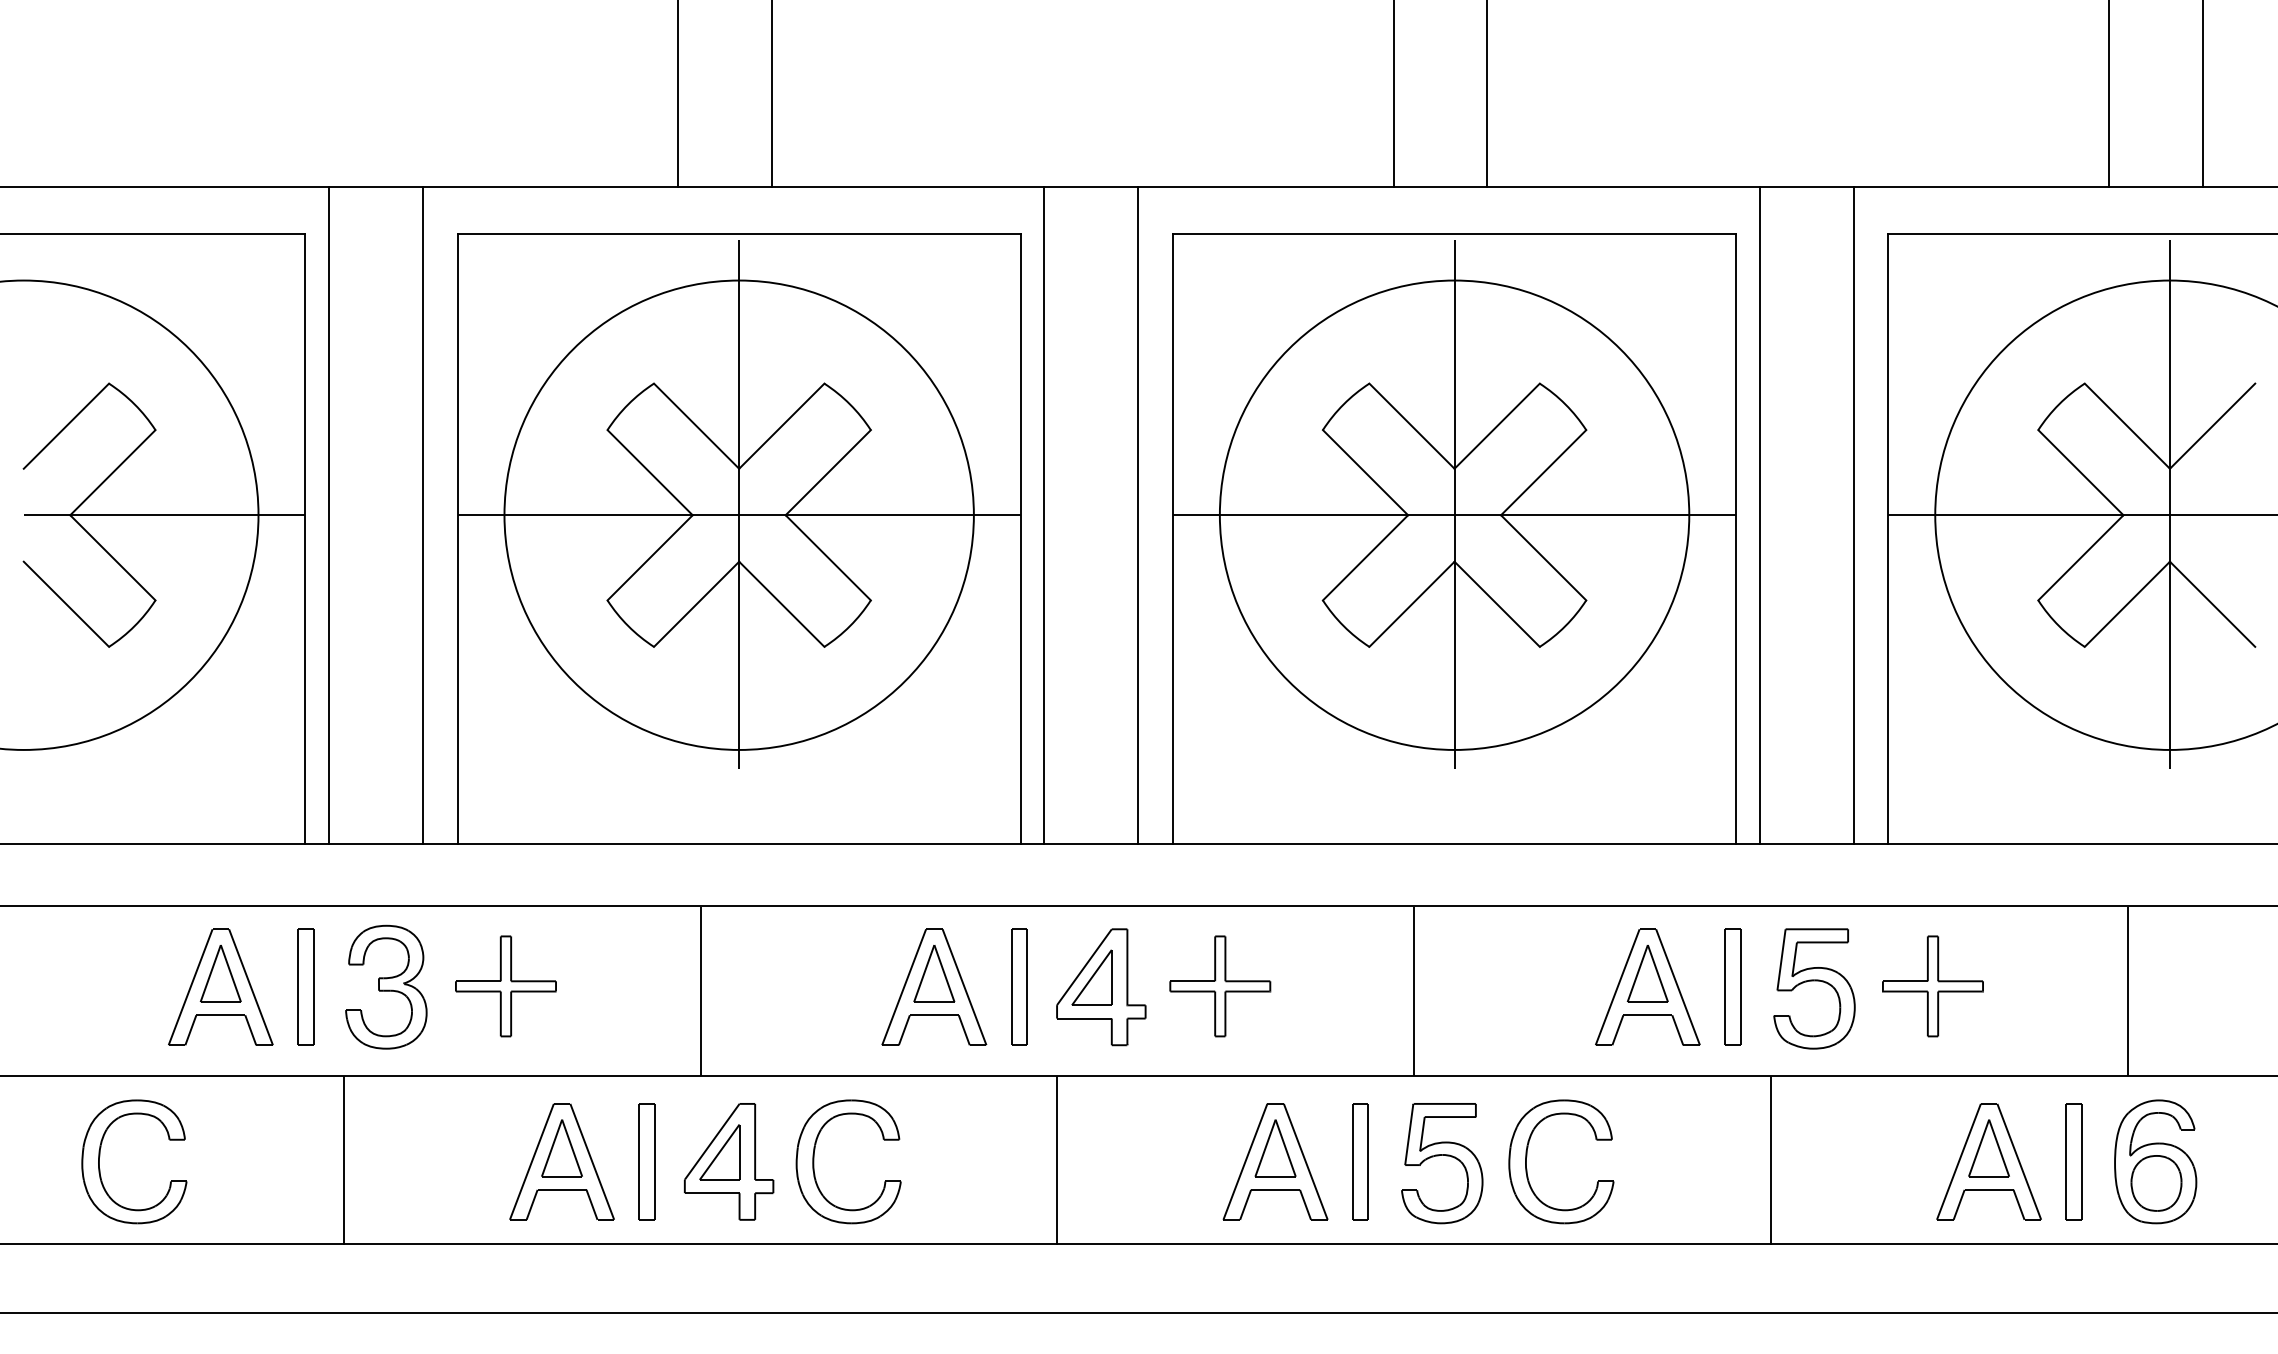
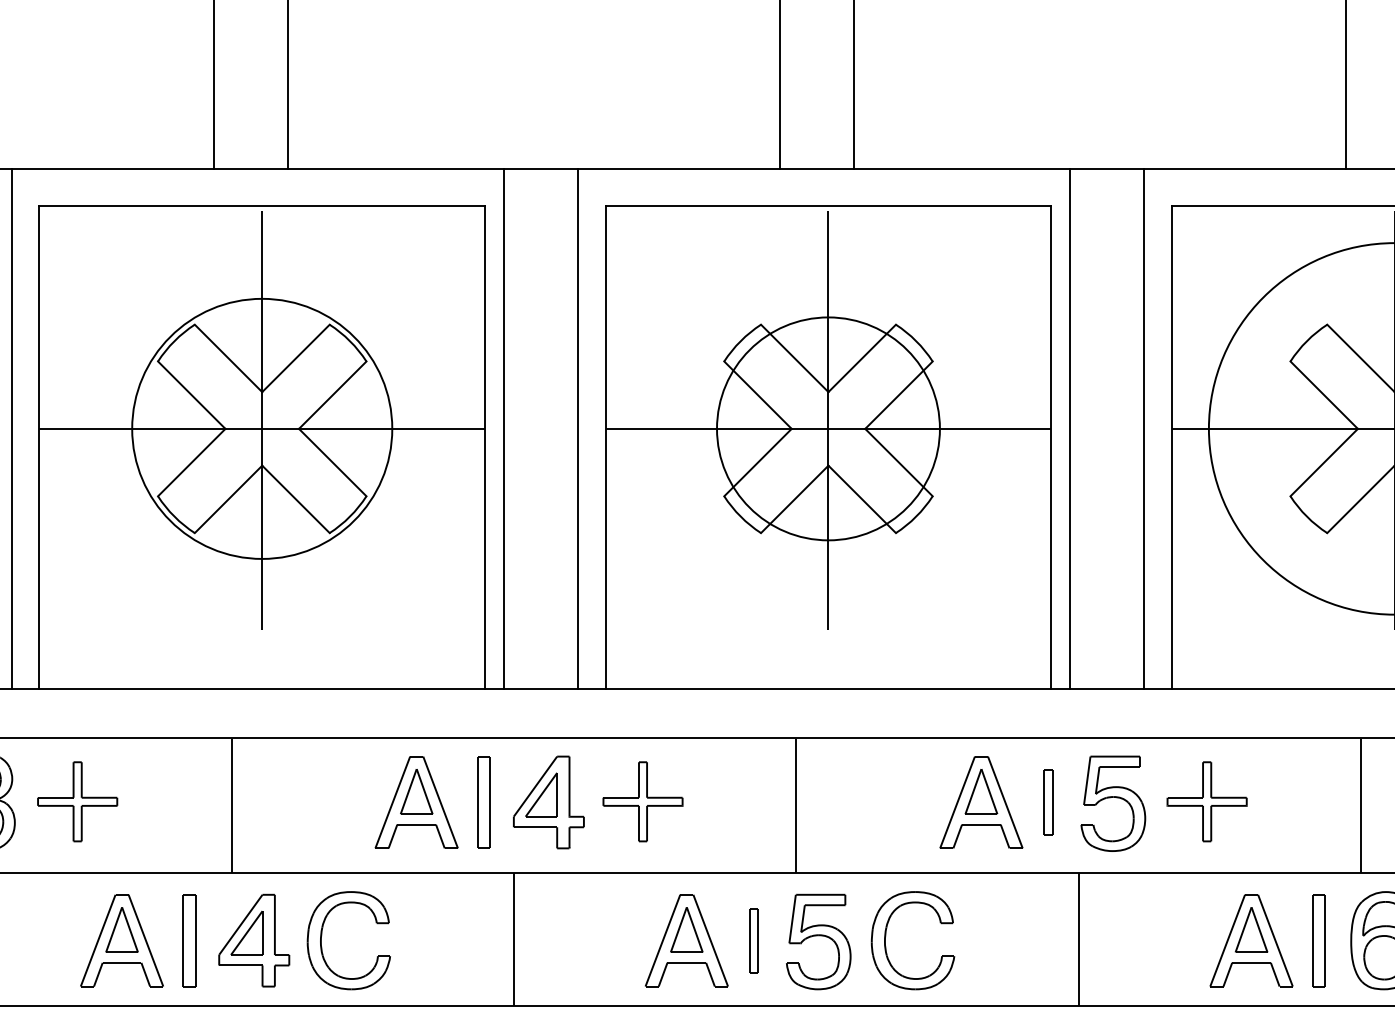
circle: (738, 514) -> (261, 428), size x0.7
circle: (1454, 514) -> (828, 428), size x0.6
part: (1732, 986) -> (1048, 801), size x0.7
part: (1360, 1161) -> (754, 940), size x0.7

